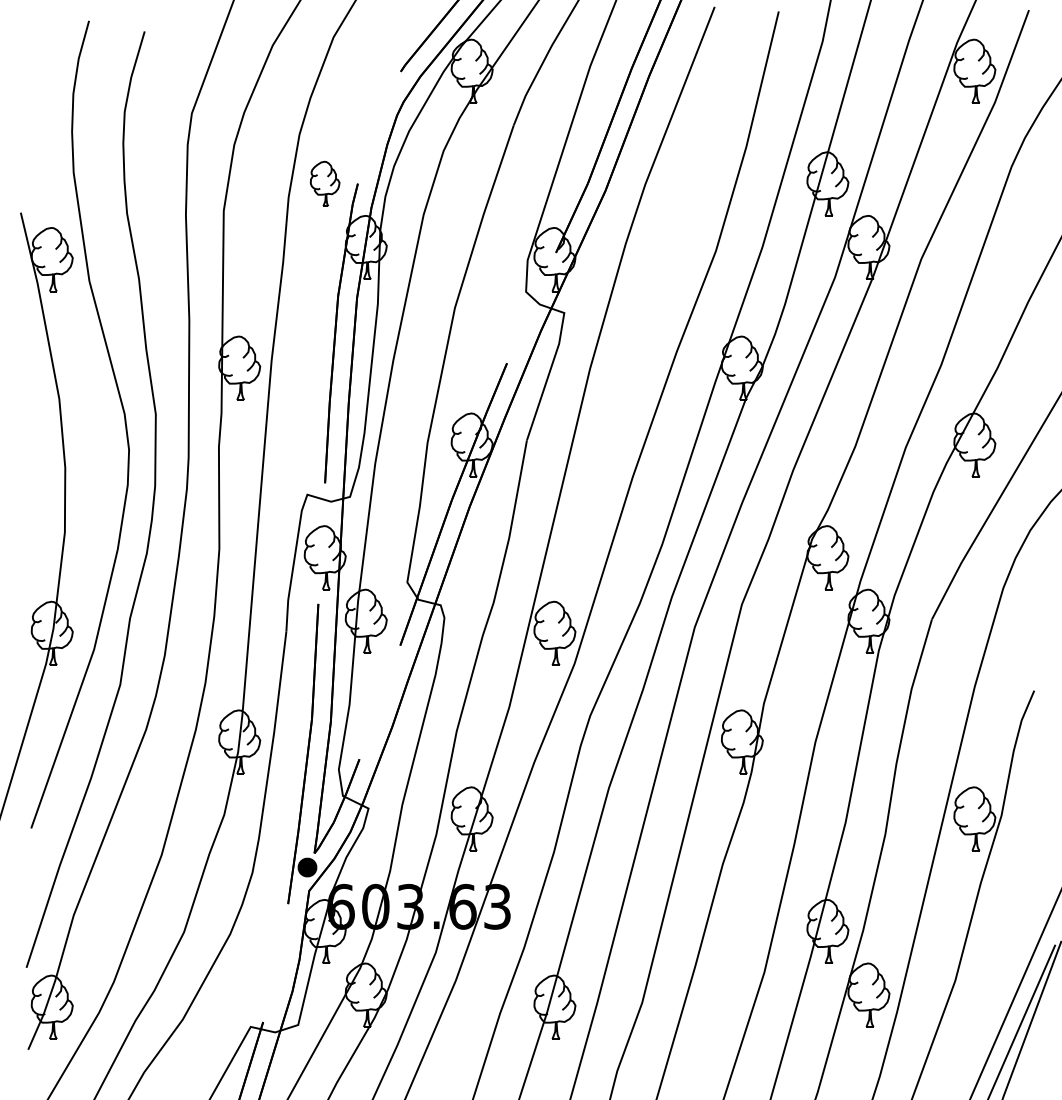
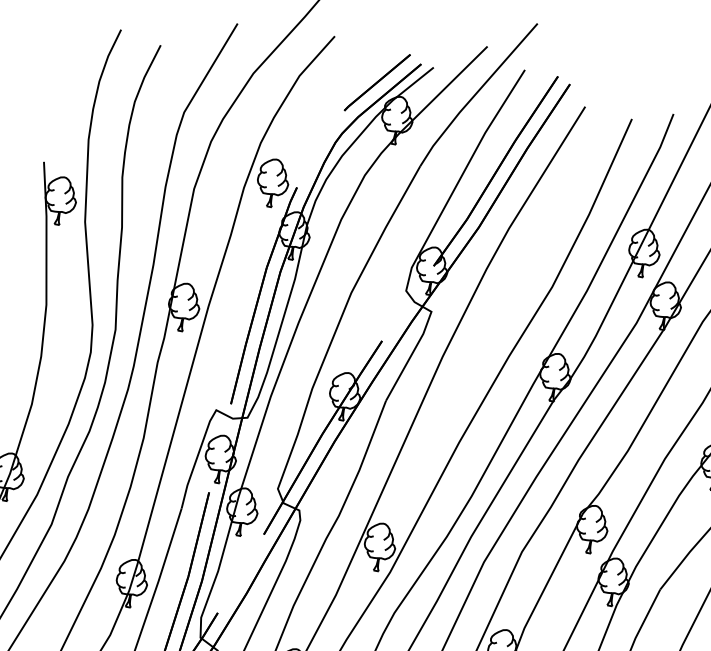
part: (324, 183) -> (272, 182), size x1.43

